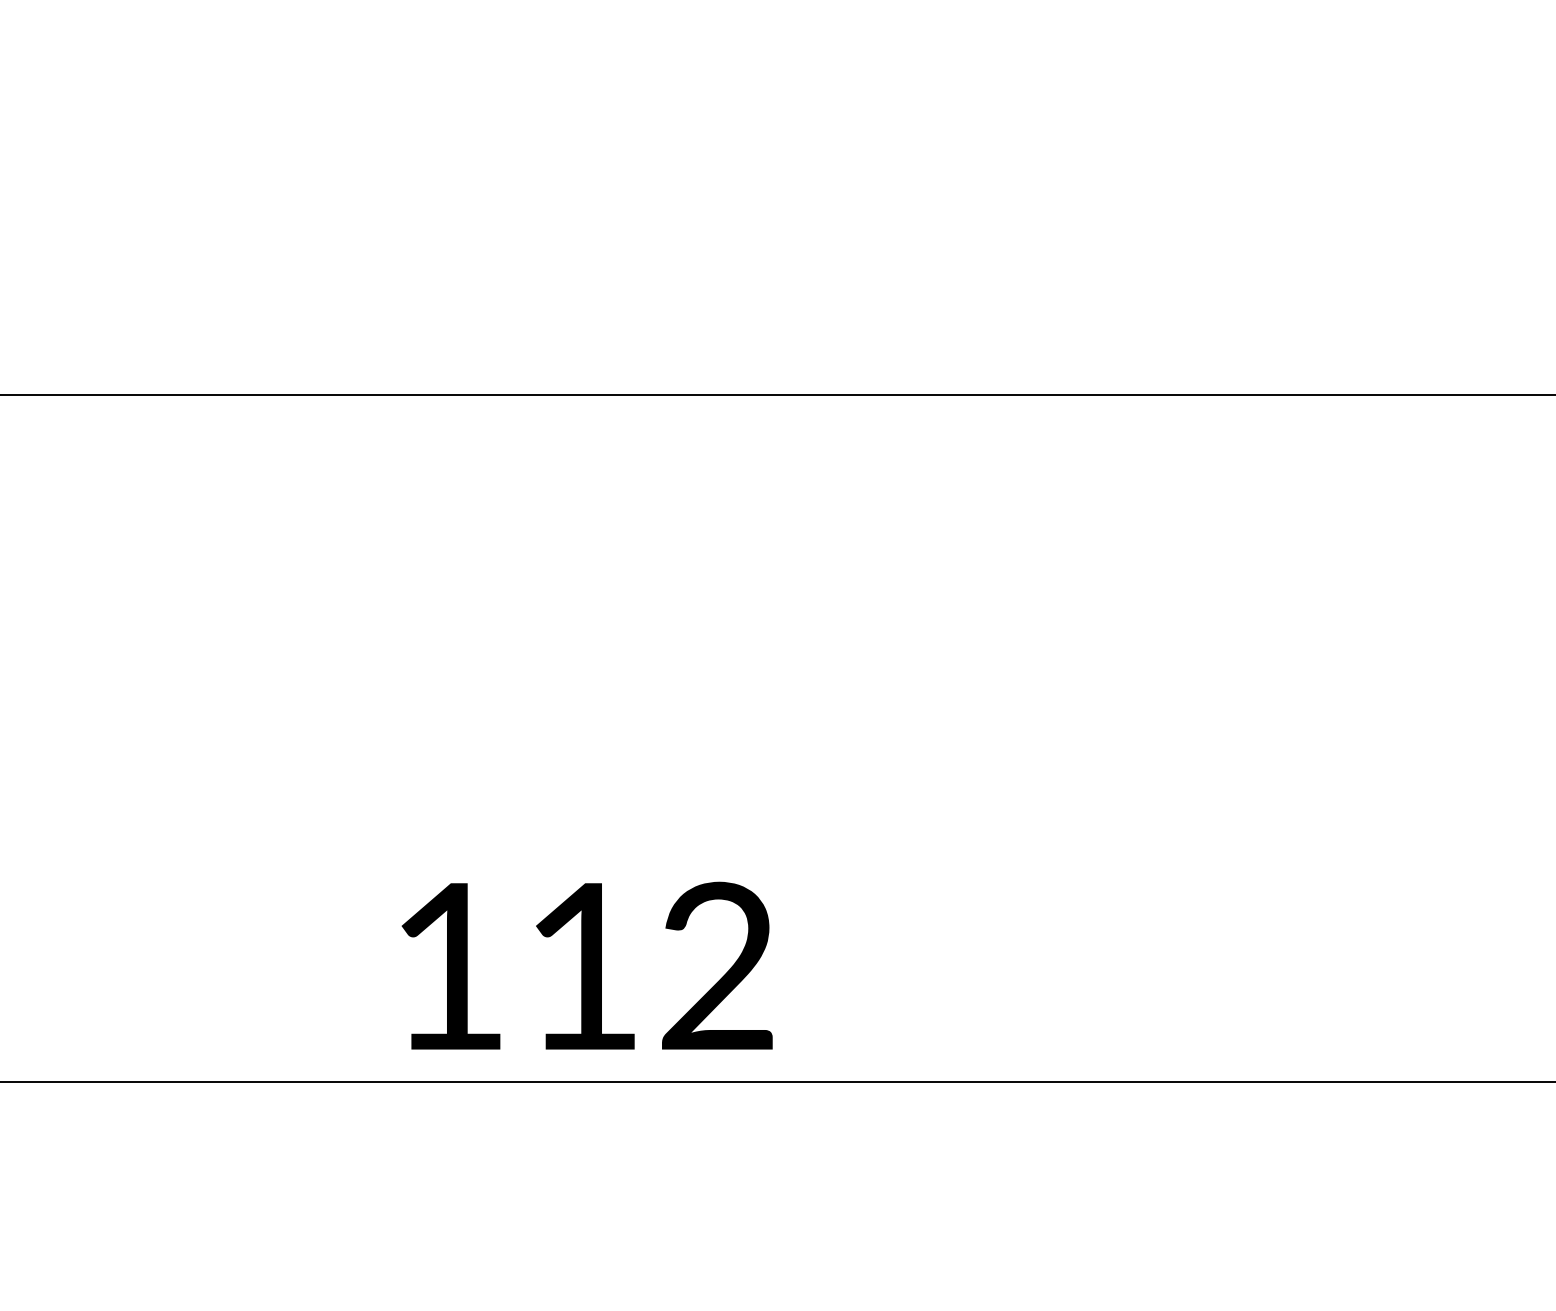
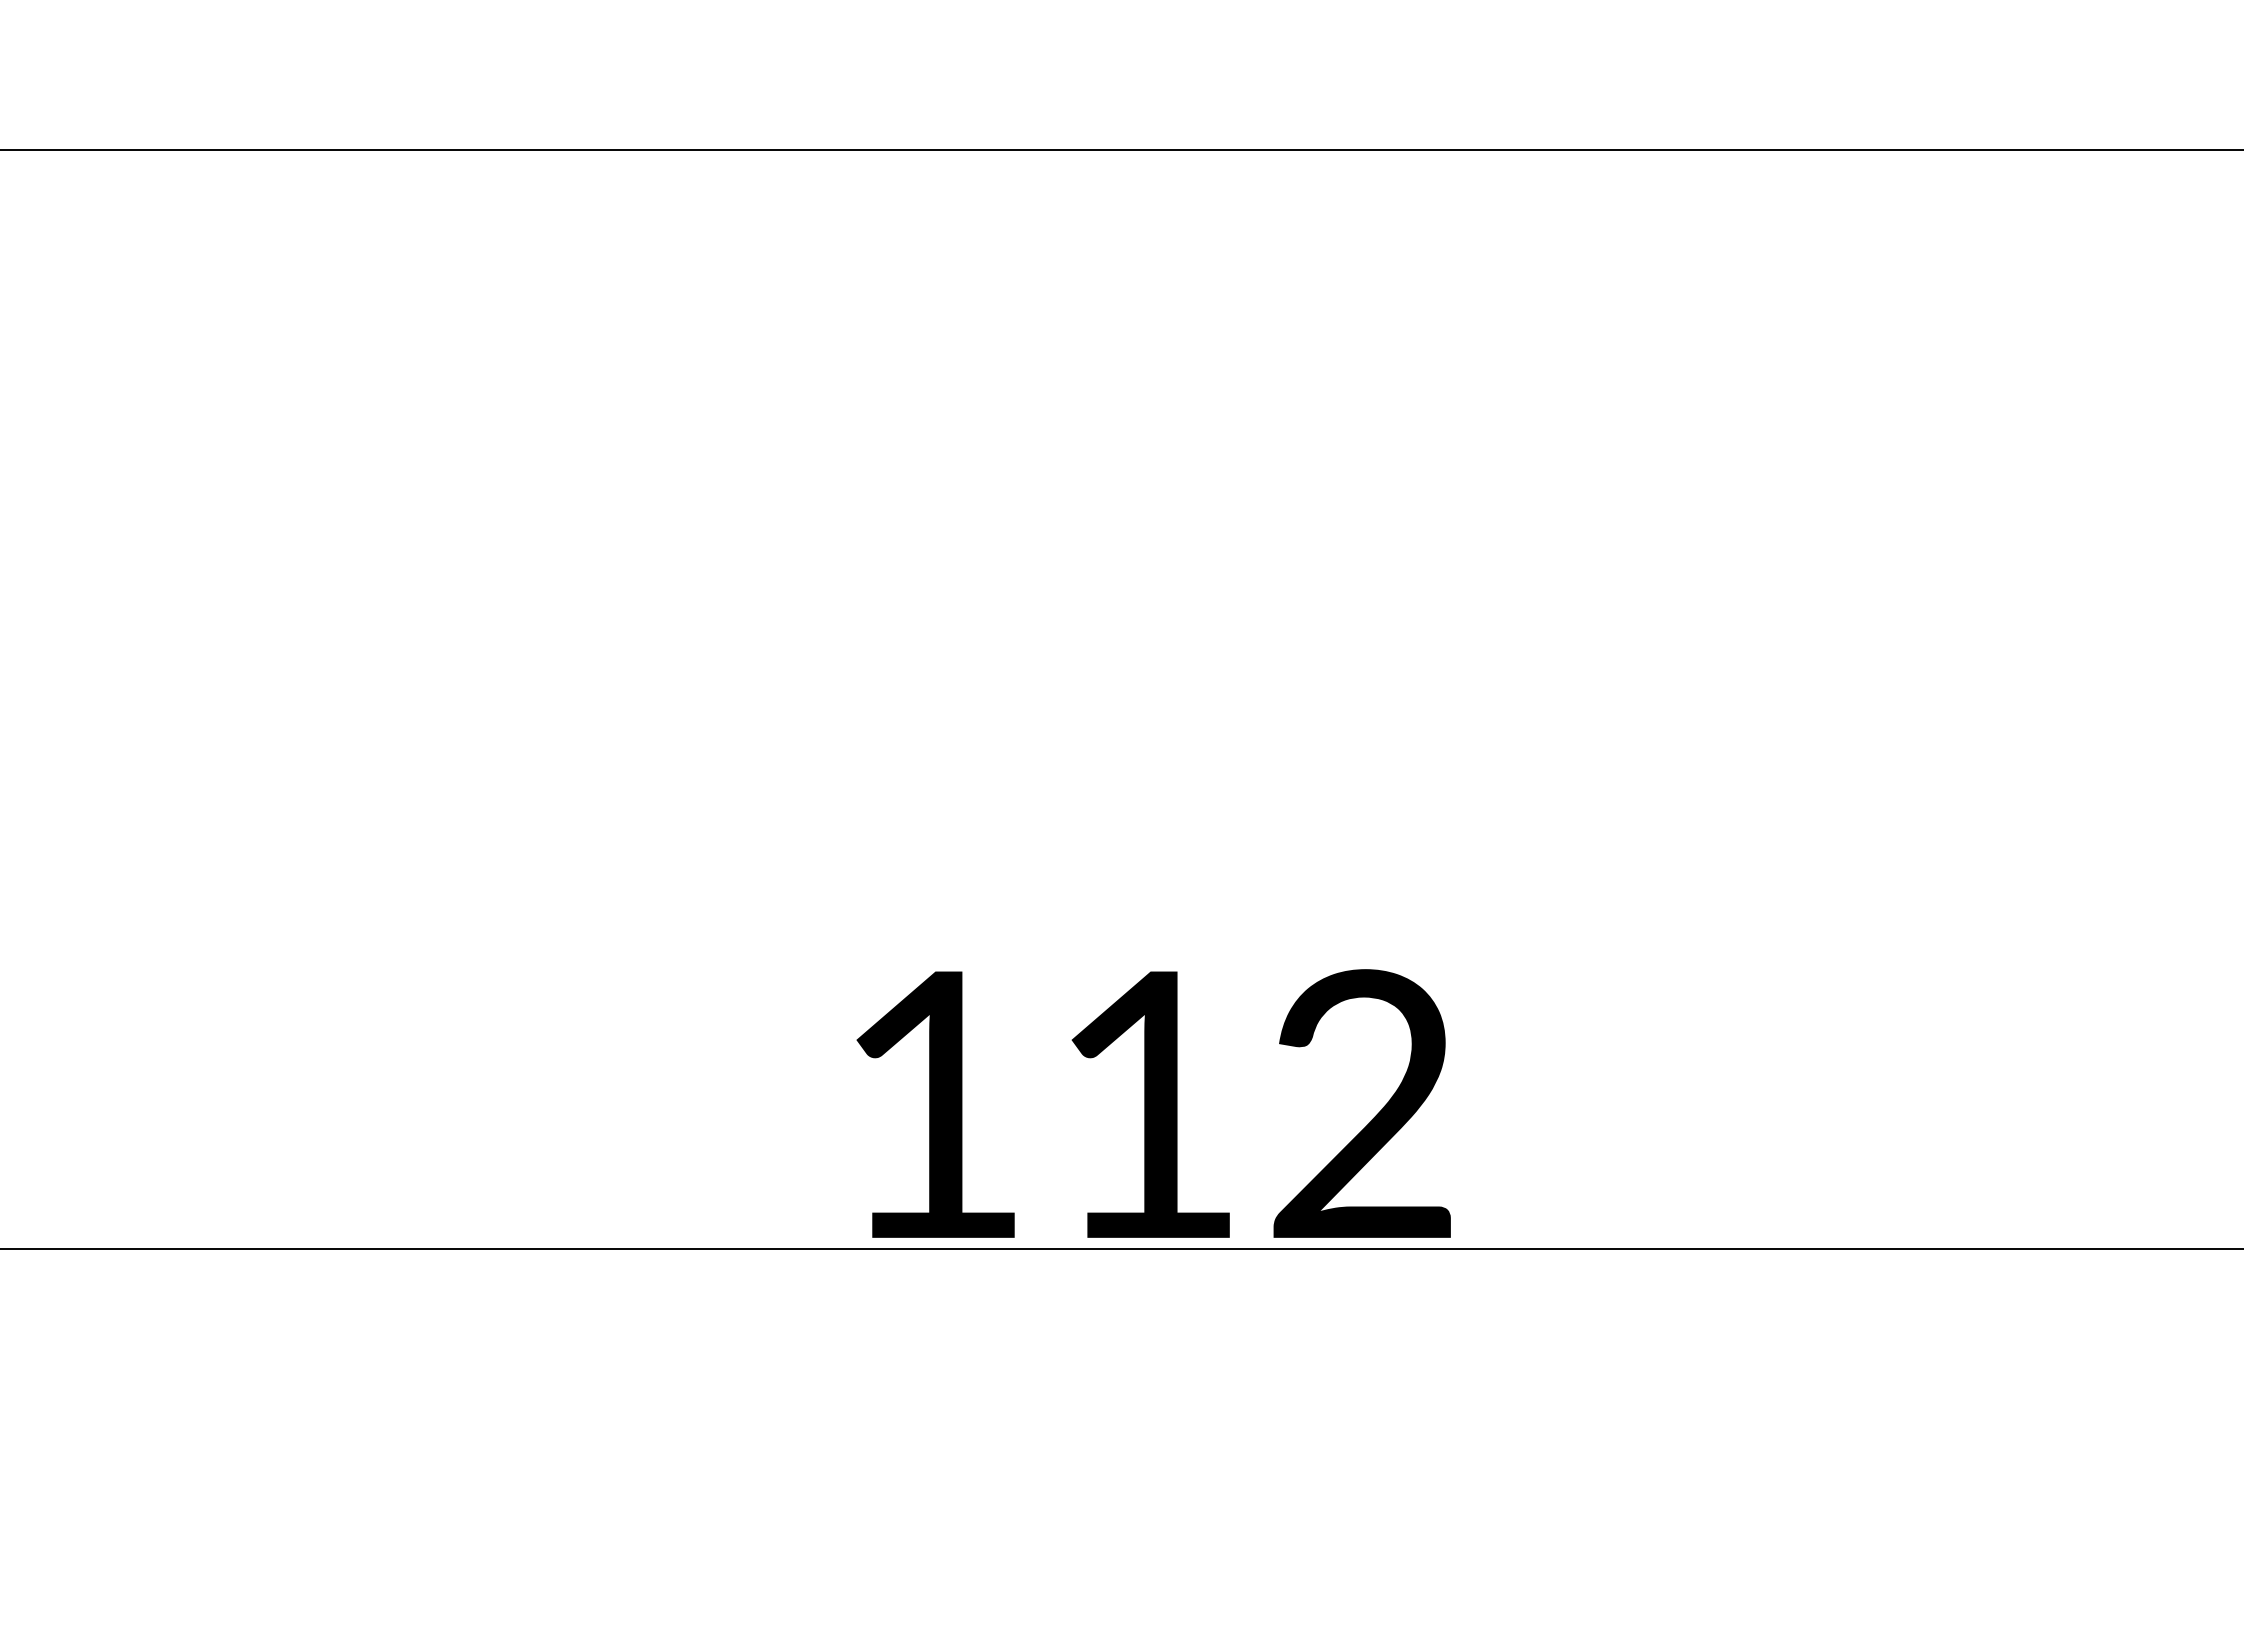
text: (586, 965) -> (1152, 1103), moved

